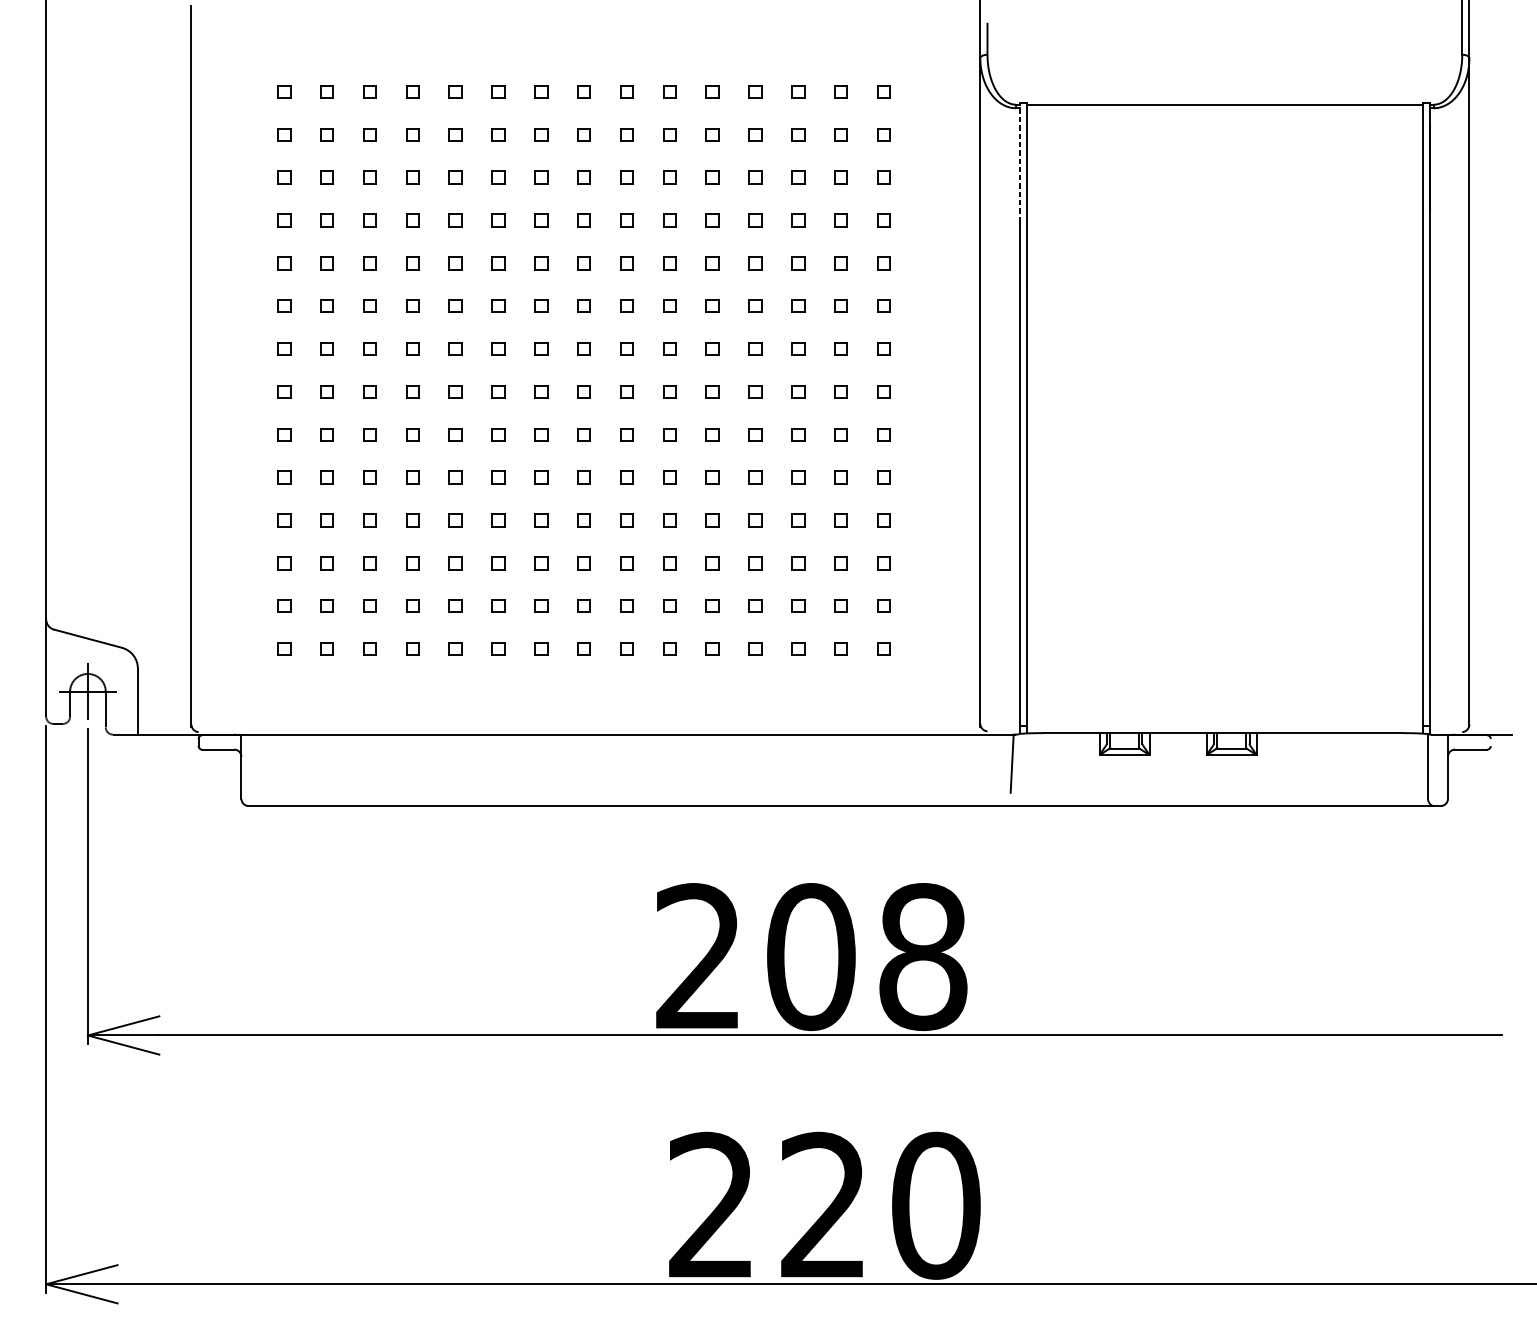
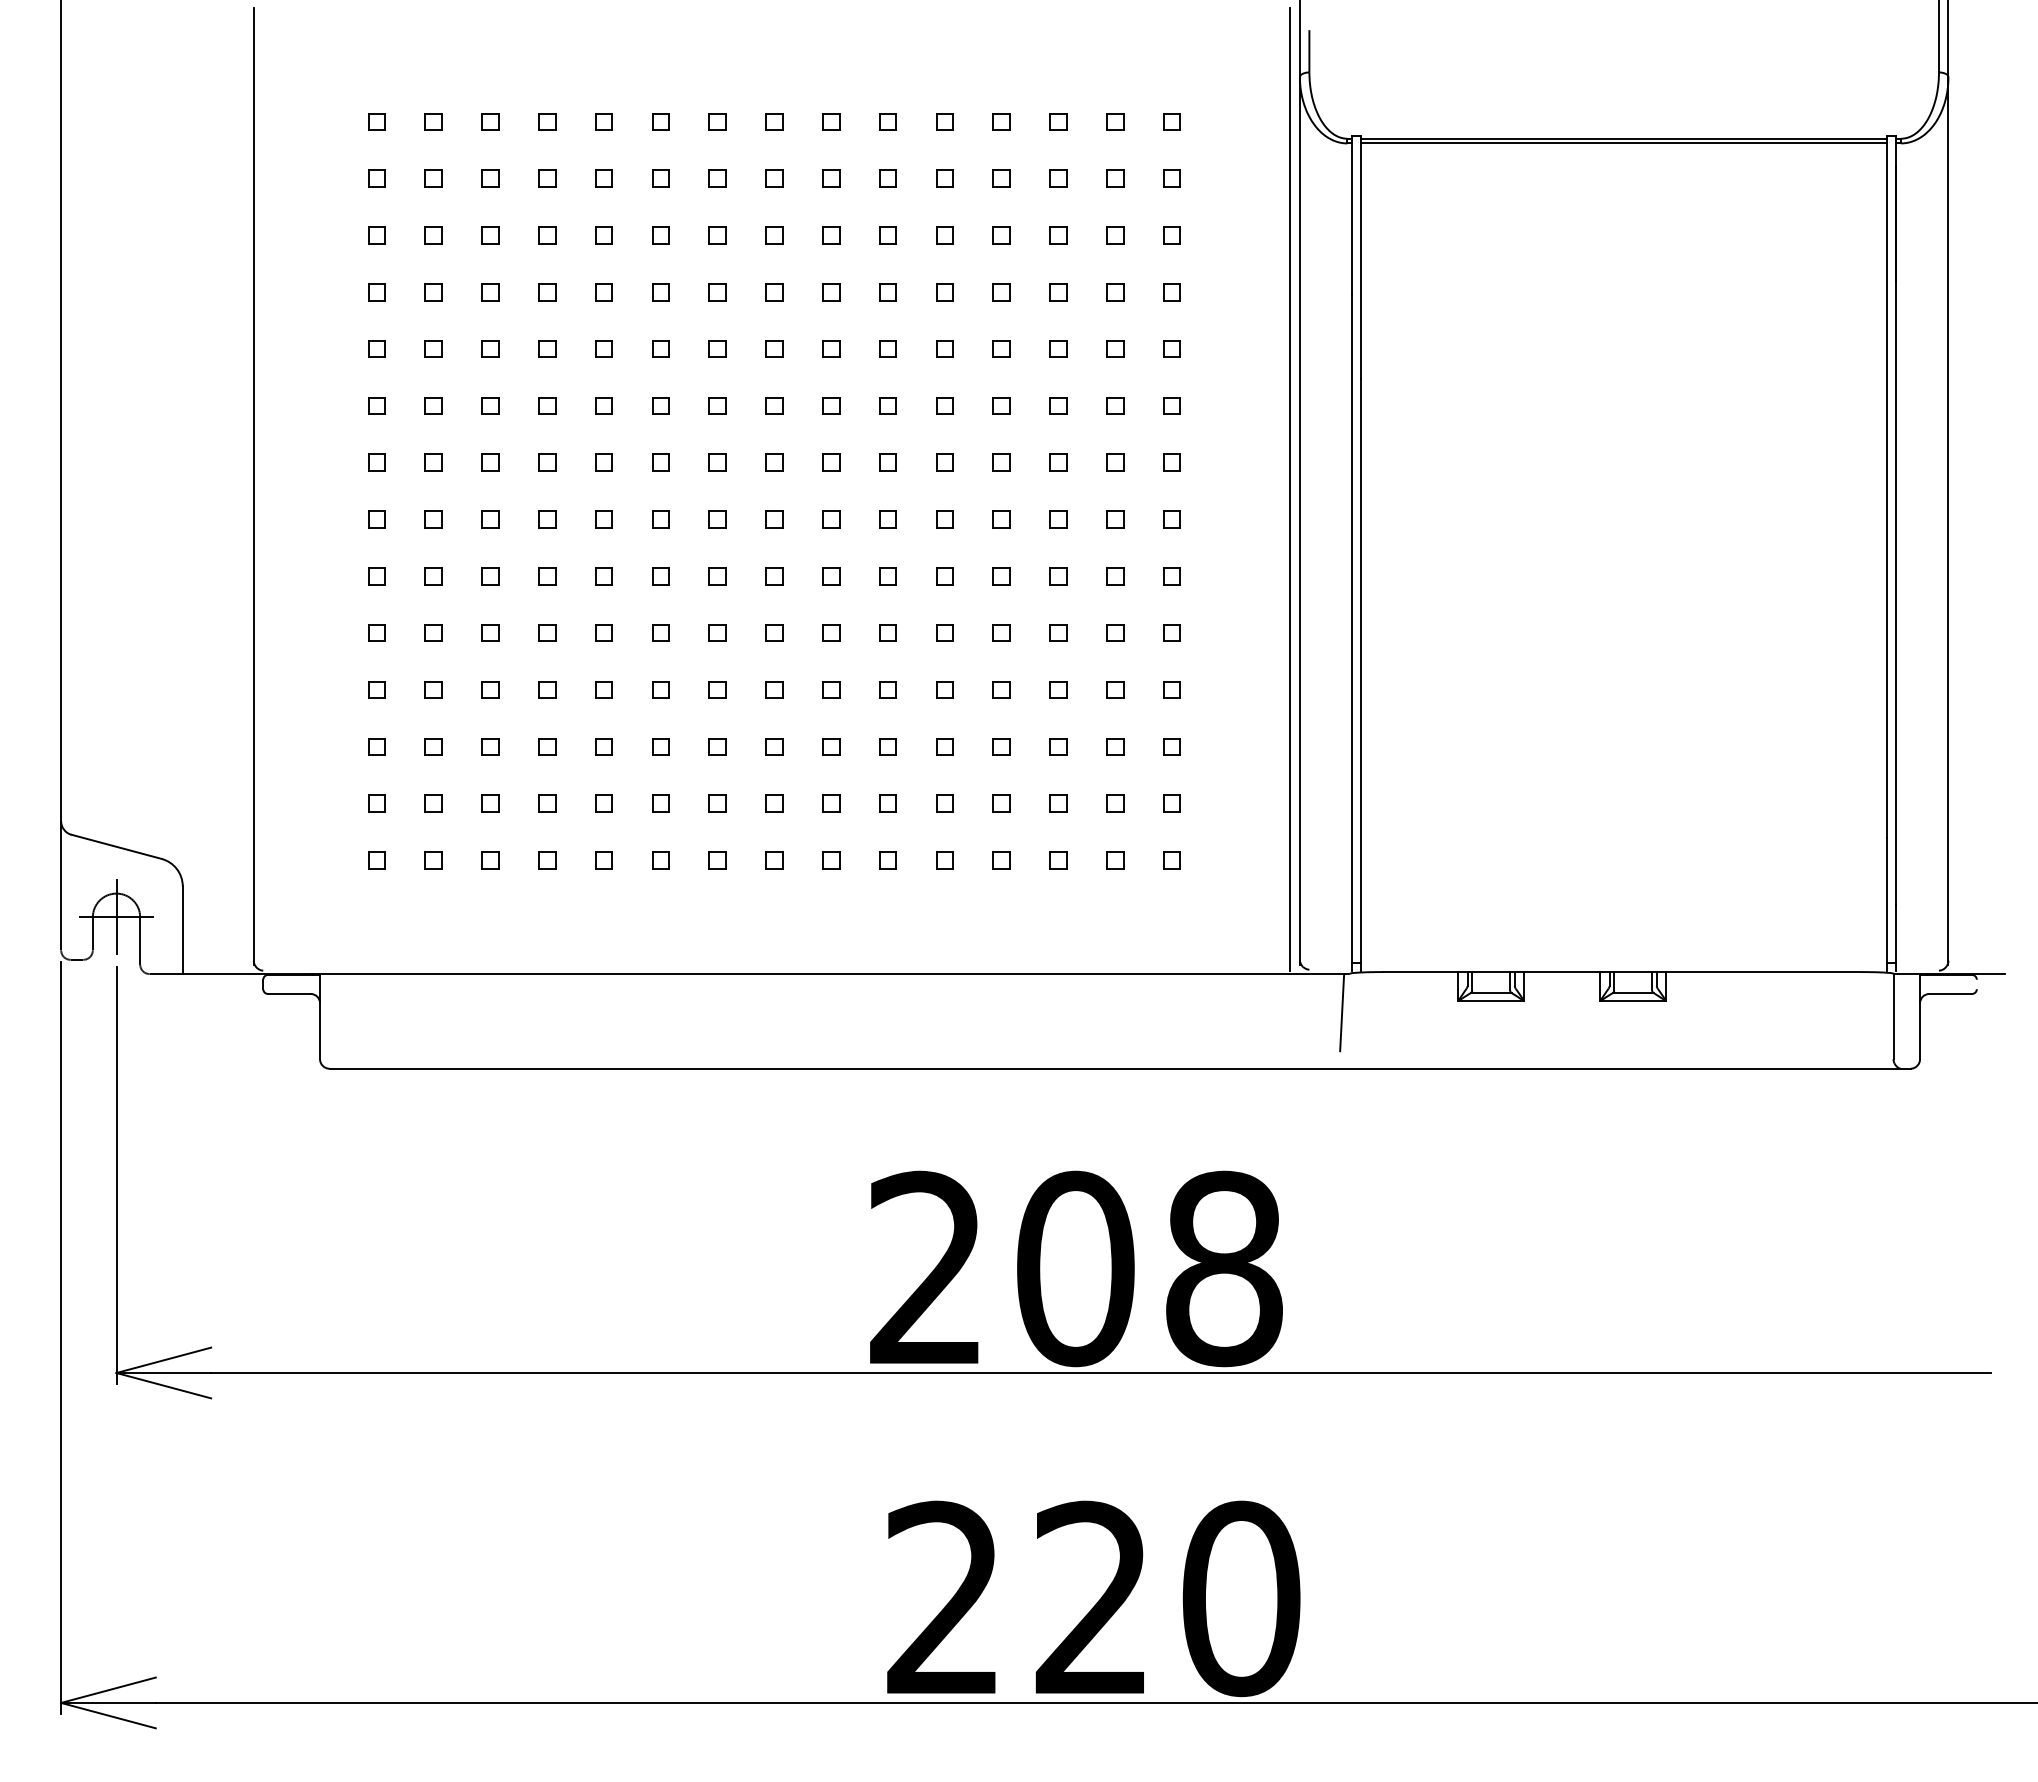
line: (1224, 108) -> (1623, 143), added
line: (1019, 161) -> (1351, 214), dashed -> solid
line: (973, 369) -> (1290, 489), added

